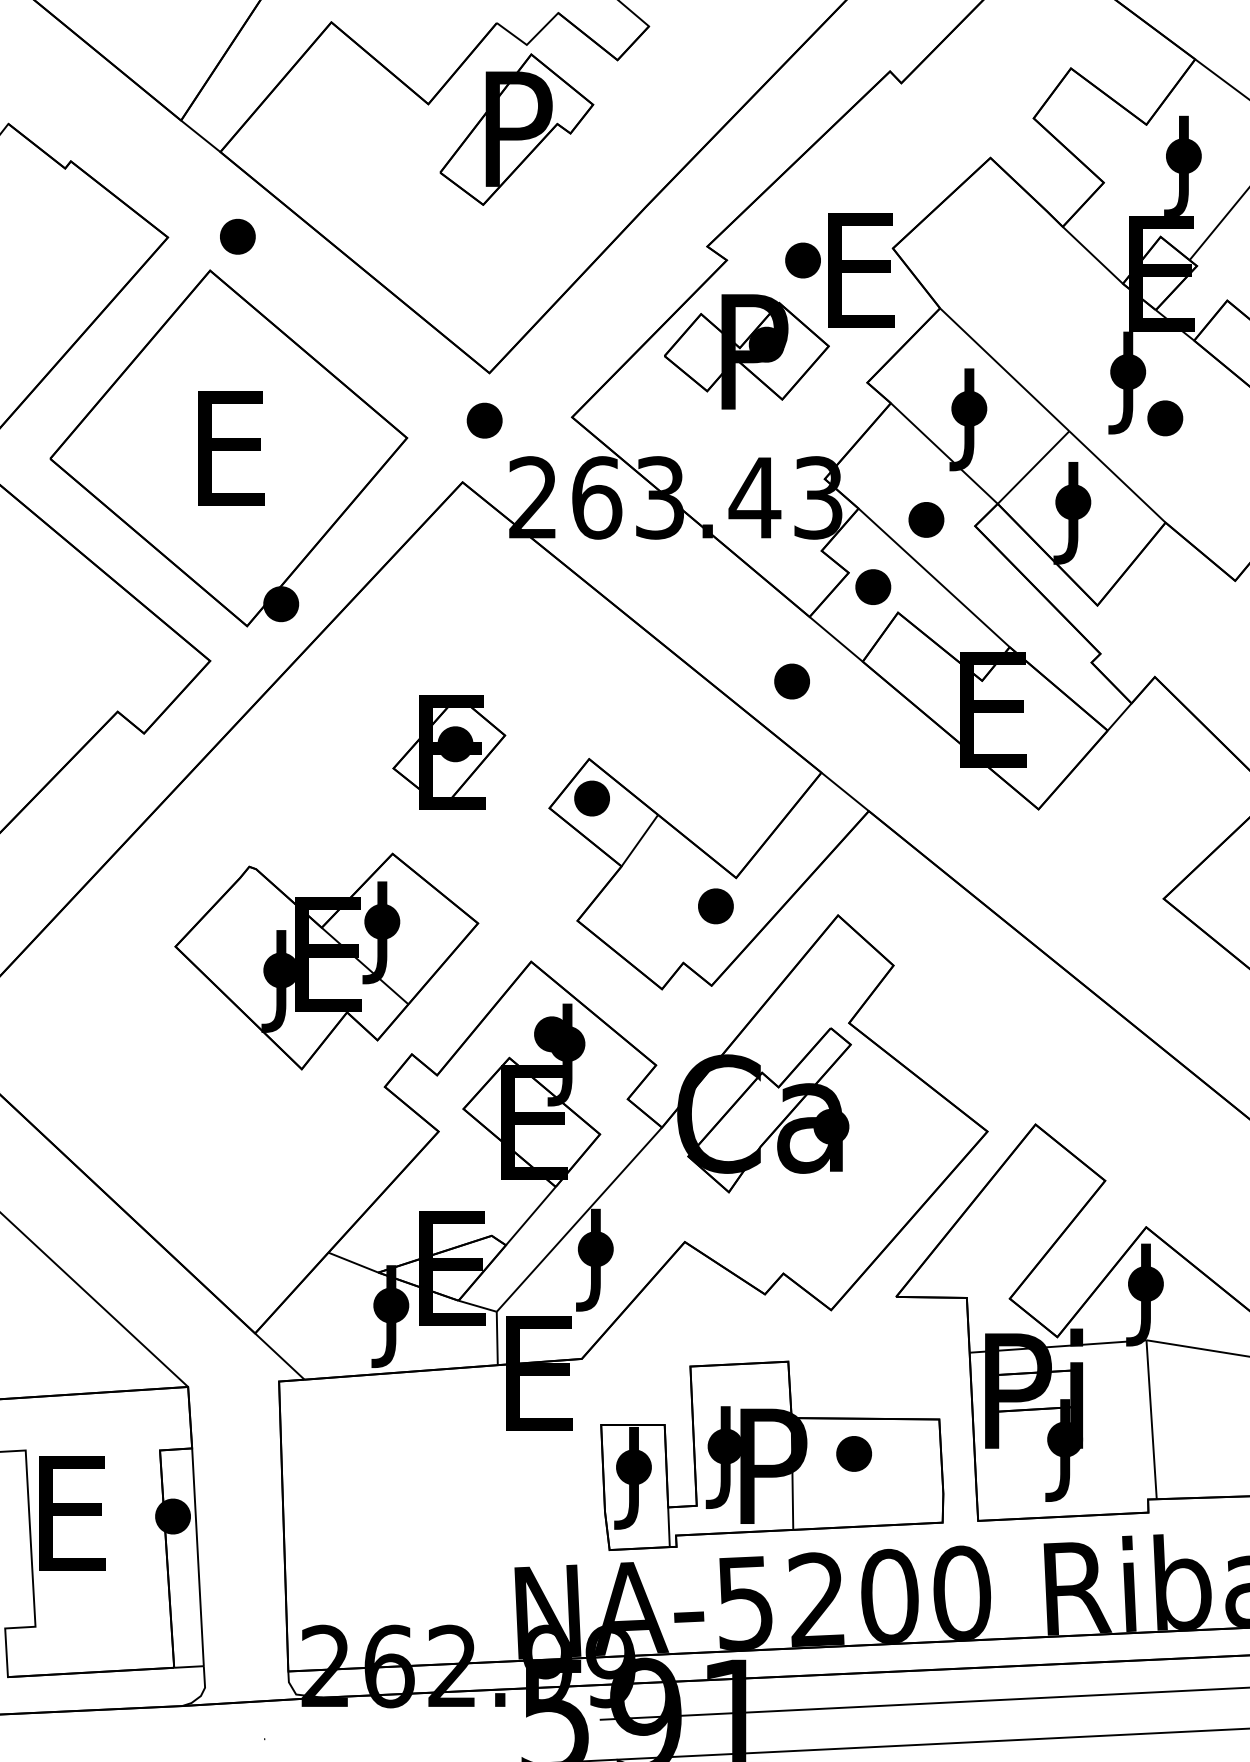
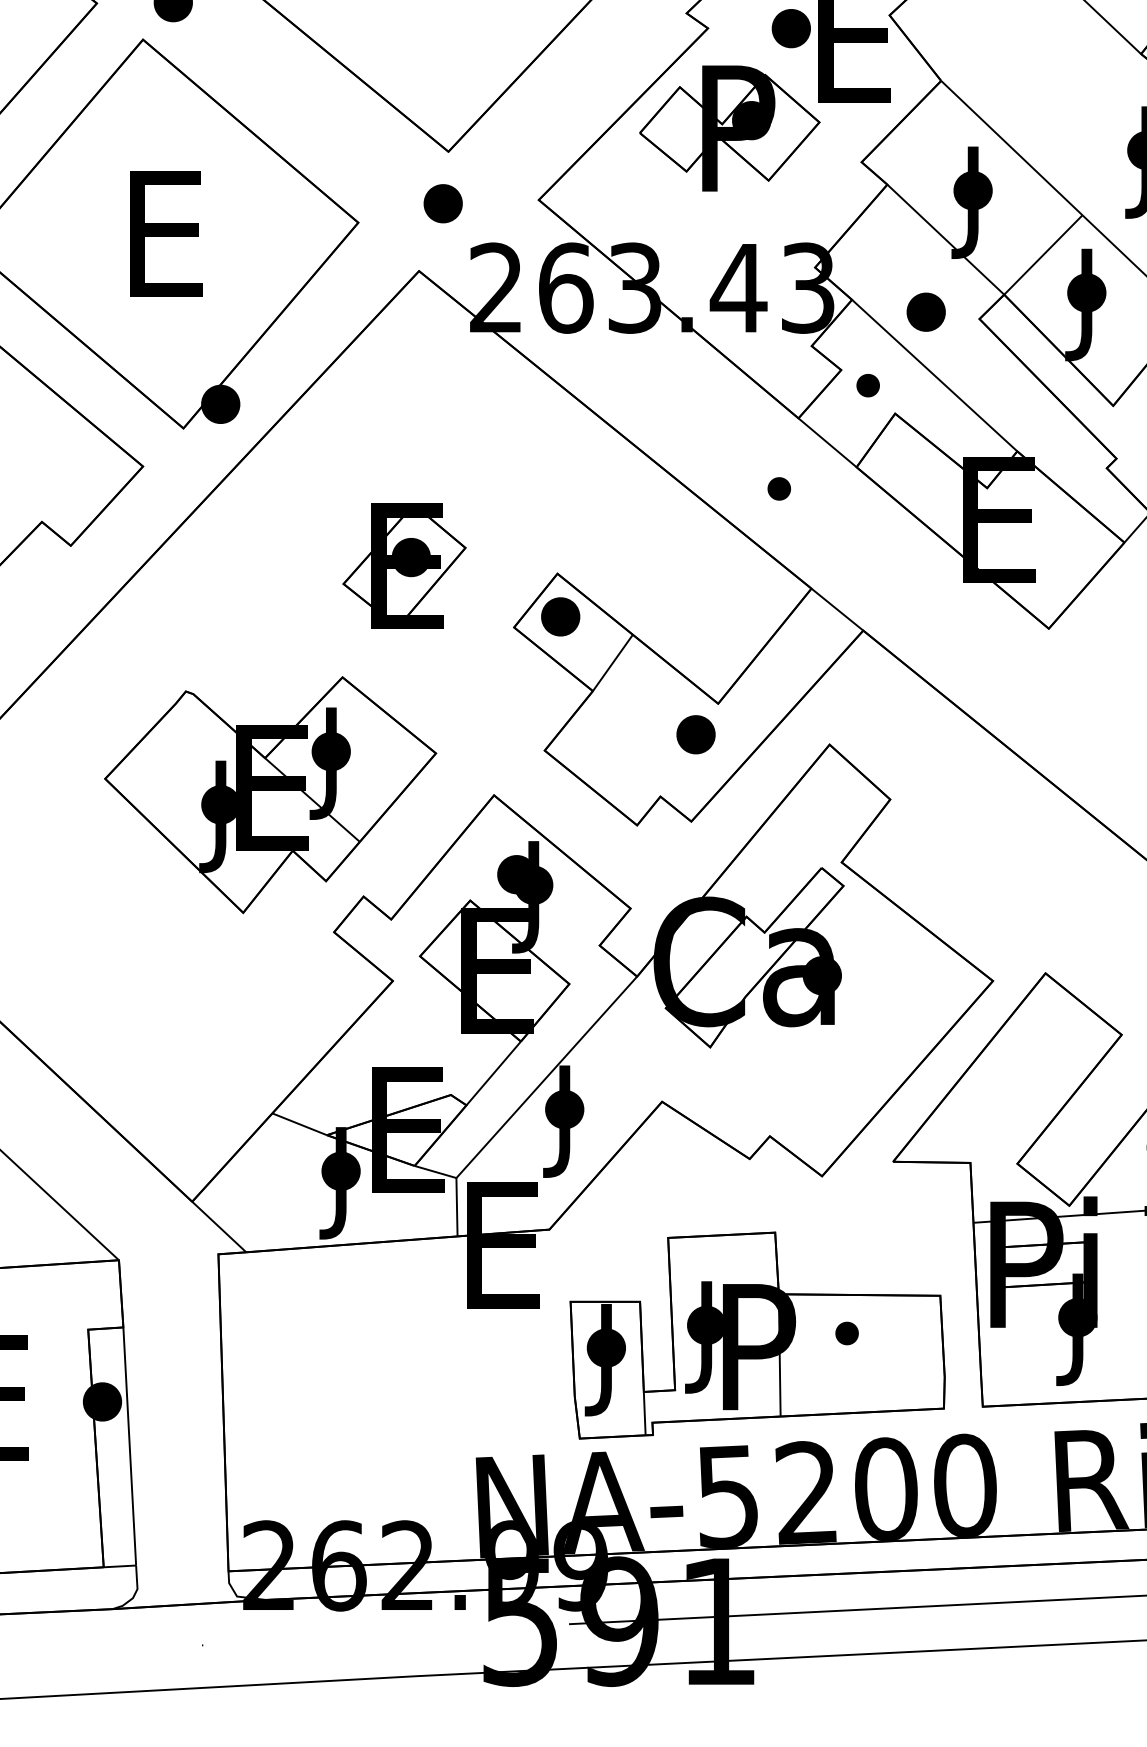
part: (873, 586) -> (868, 385), size x0.6
part: (791, 681) -> (778, 488), size x0.6
part: (853, 1453) -> (846, 1333), size x0.6

